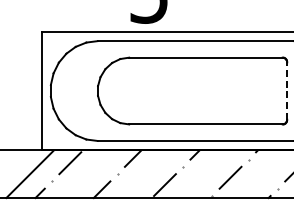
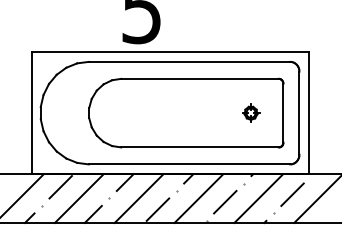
part: (256, 90) -> (251, 112), added
line: (287, 90) -> (283, 112), dashed -> solid
line: (87, 174) -> (78, 198), added
line: (146, 174) -> (138, 198), added
line: (204, 174) -> (198, 198), added
line: (262, 174) -> (258, 198), added

